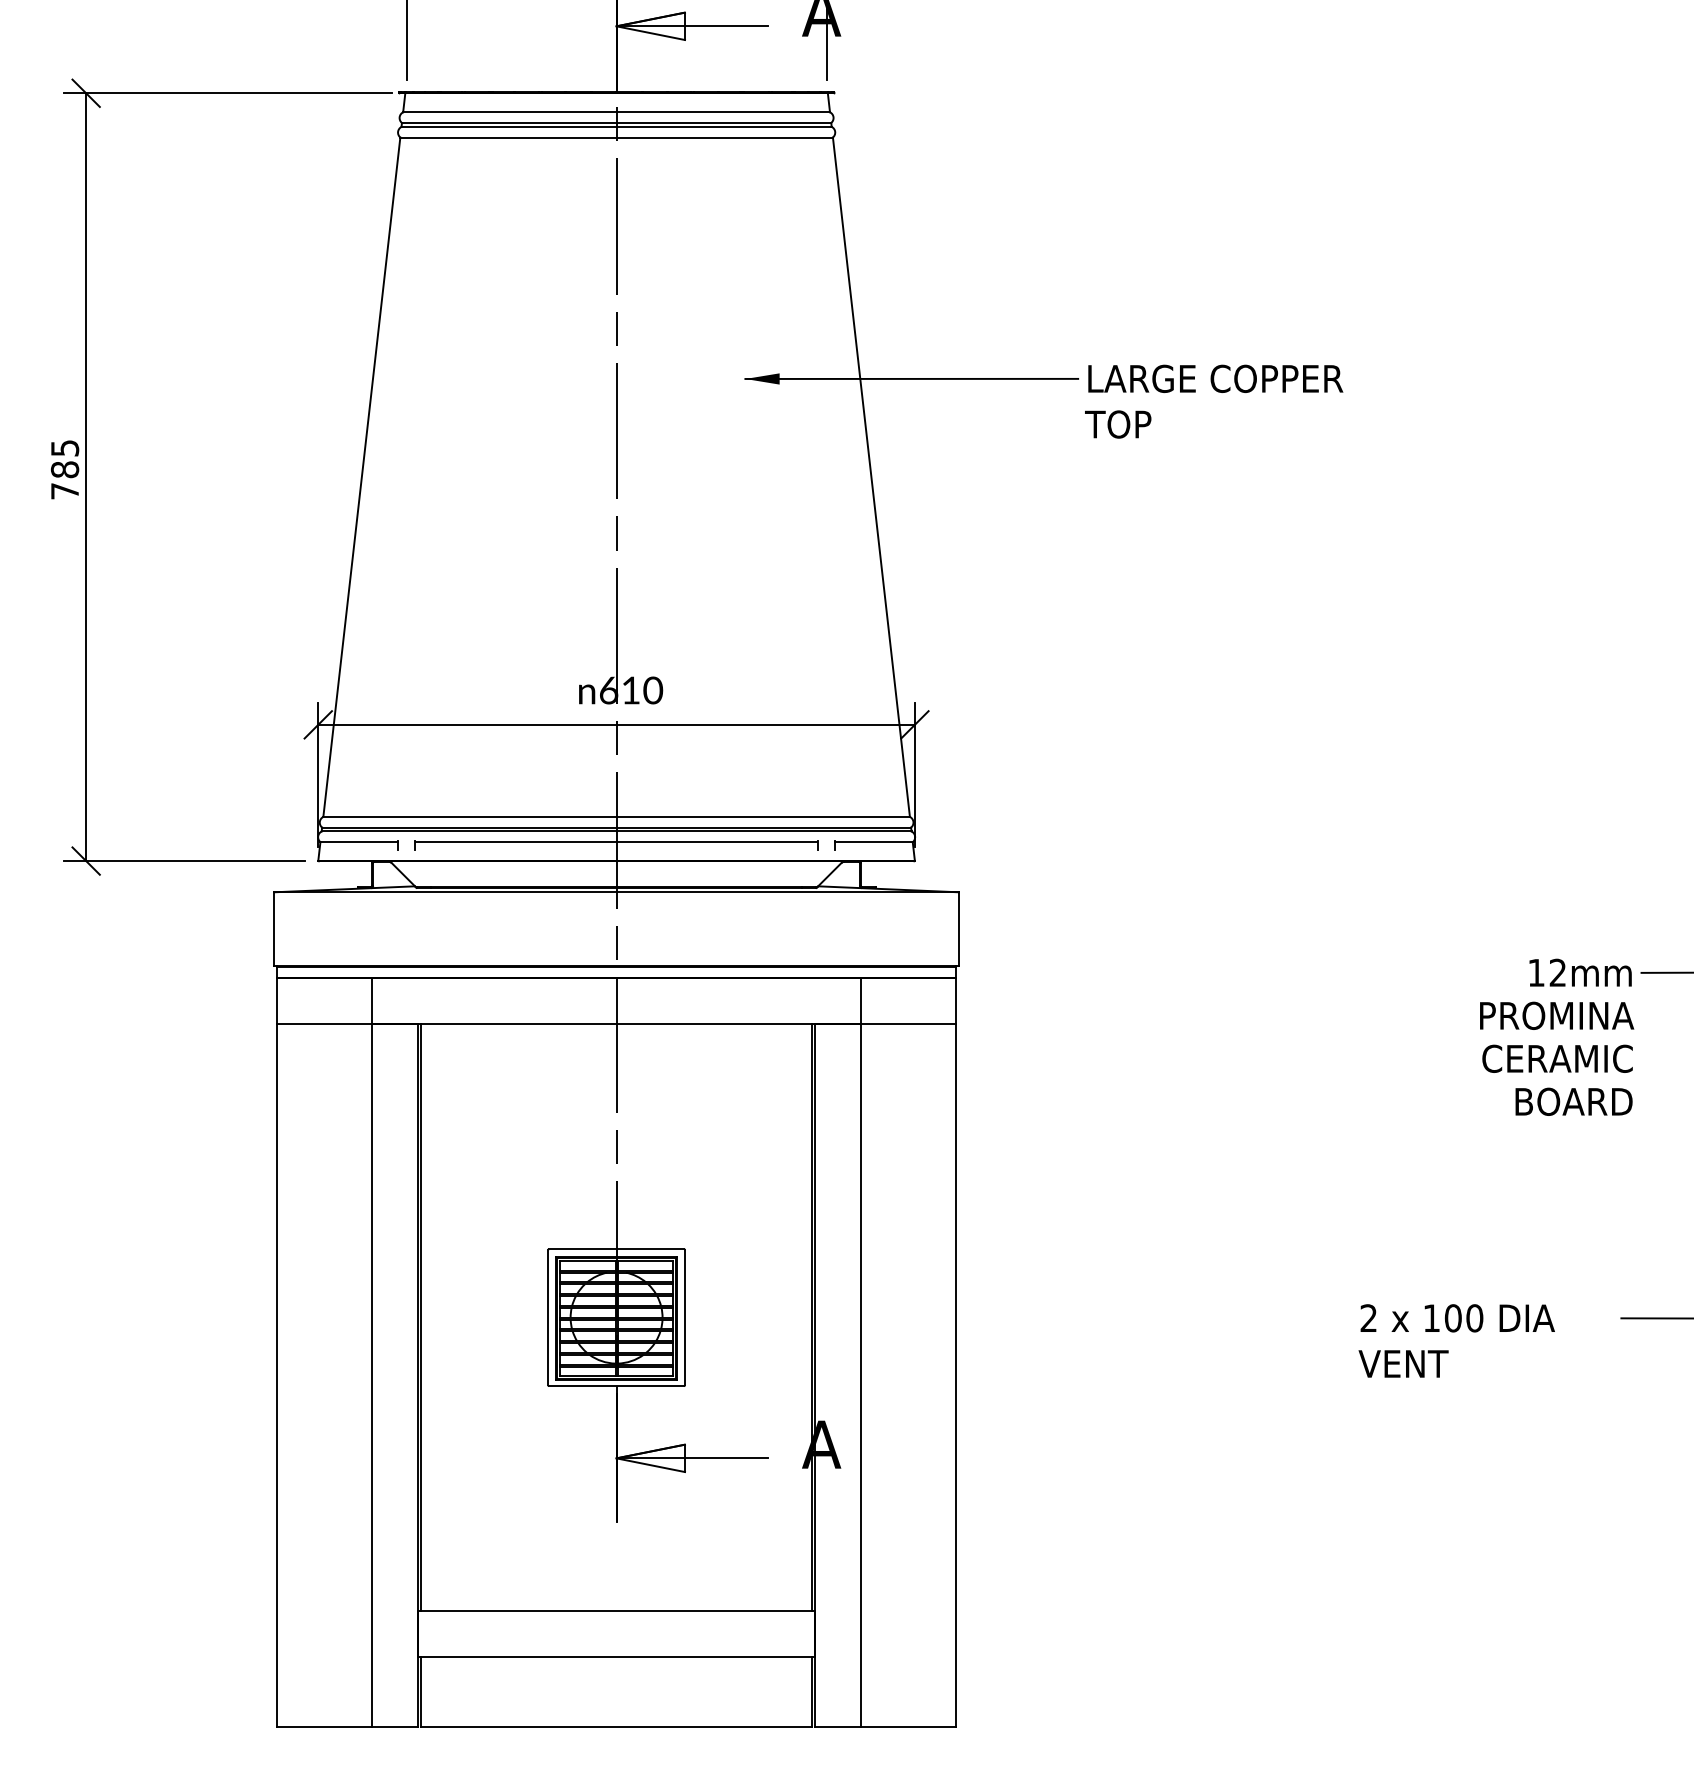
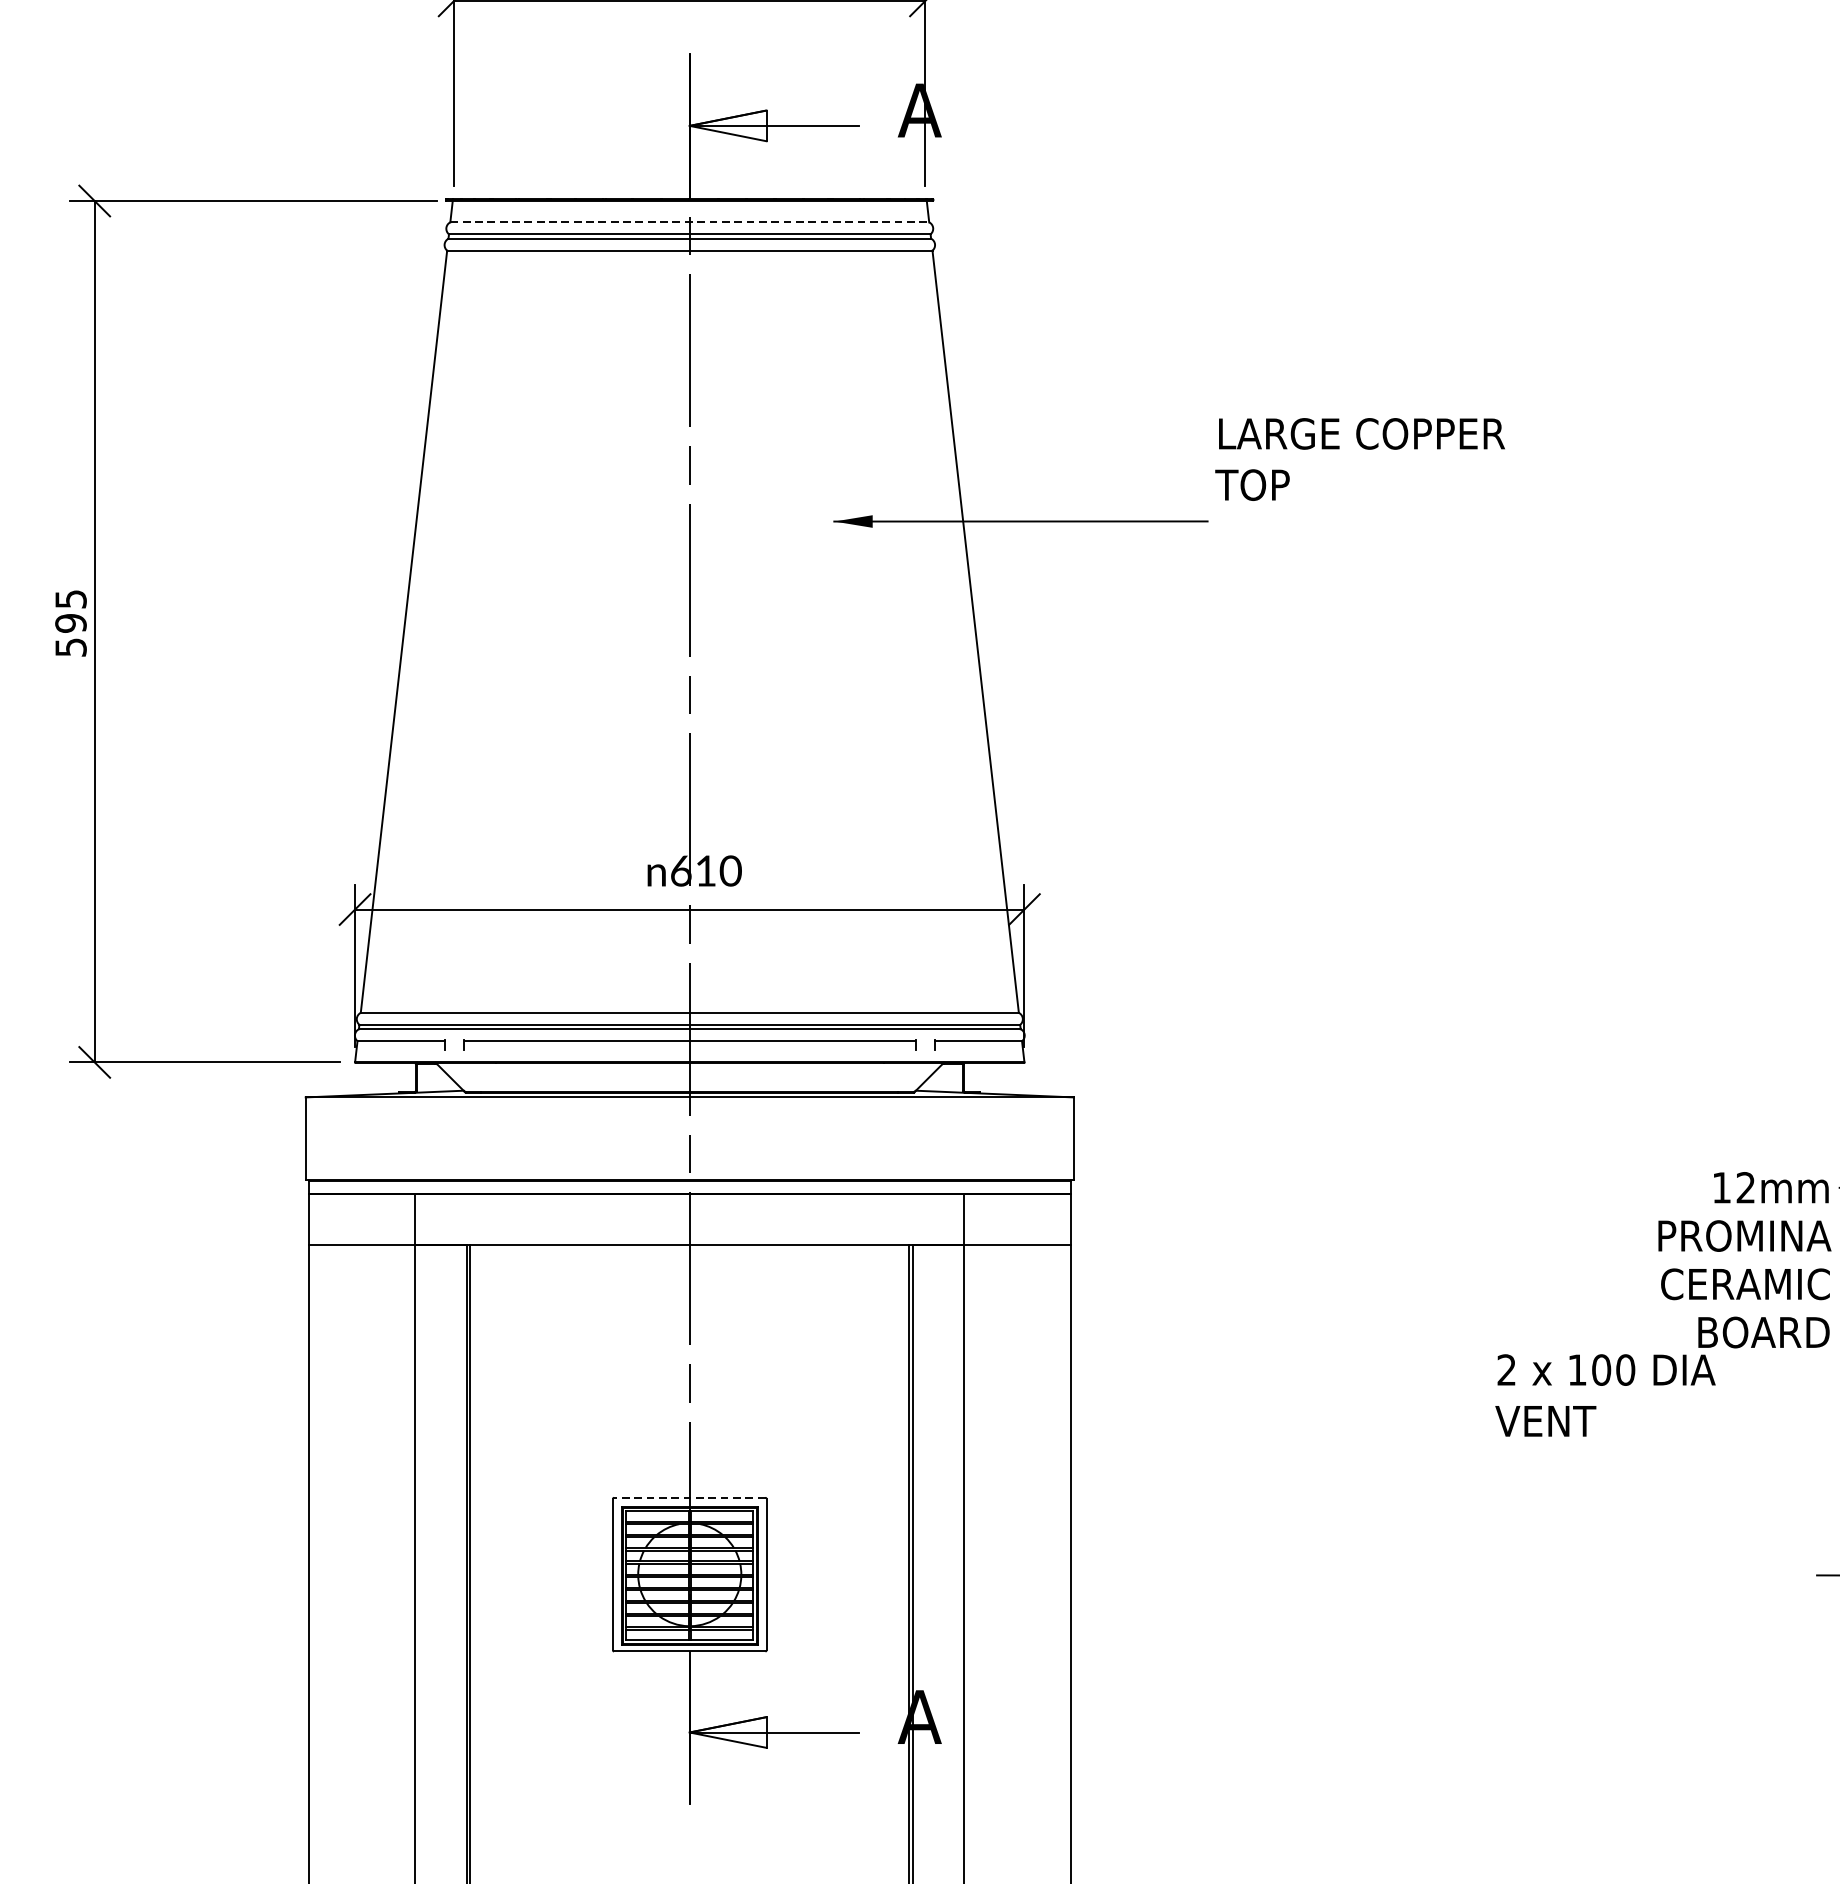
line: (617, 112) -> (690, 222), solid -> dashed
text: (1214, 401) -> (1360, 459), moved
text: (65, 480) -> (71, 635), 785 -> 595
line: (616, 1249) -> (689, 1498), solid -> dashed
text: (1456, 1340) -> (1605, 1394), moved

